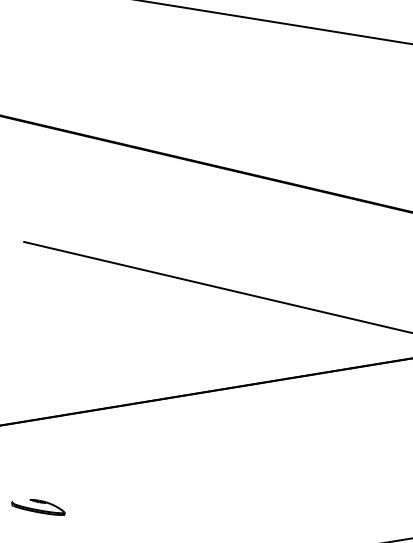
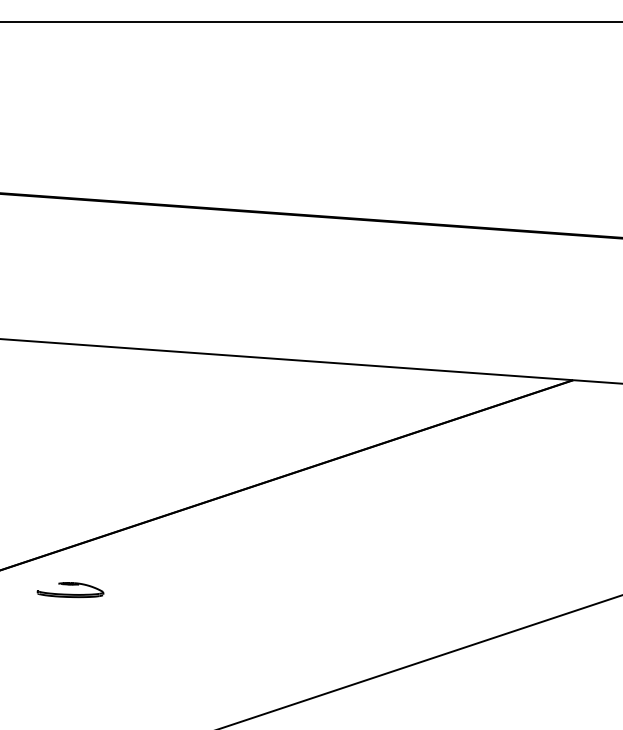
part: (38, 506) -> (70, 590), moved

